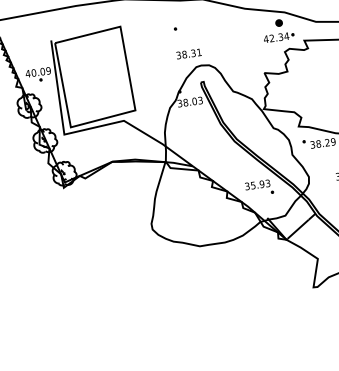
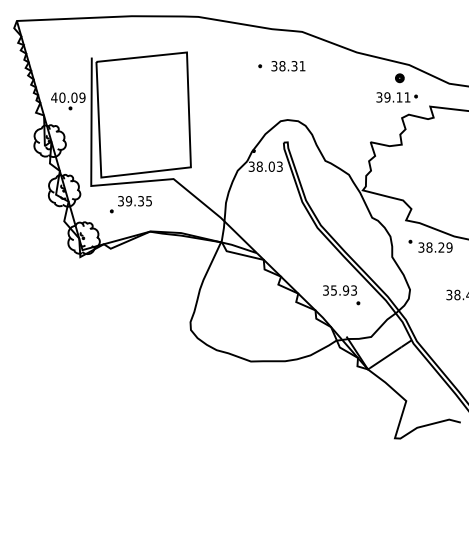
text: (276, 37) -> (393, 97), 42.34 -> 39.11
text: (189, 54) -> (288, 66), moved
part: (95, 144) -> (130, 204), added

